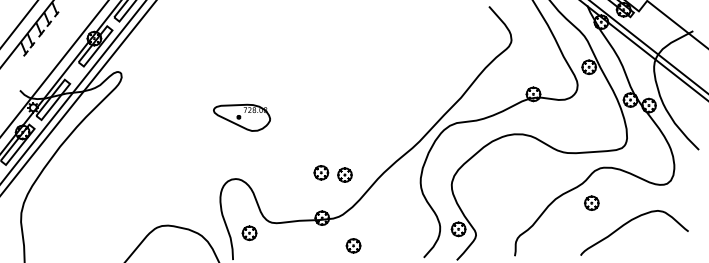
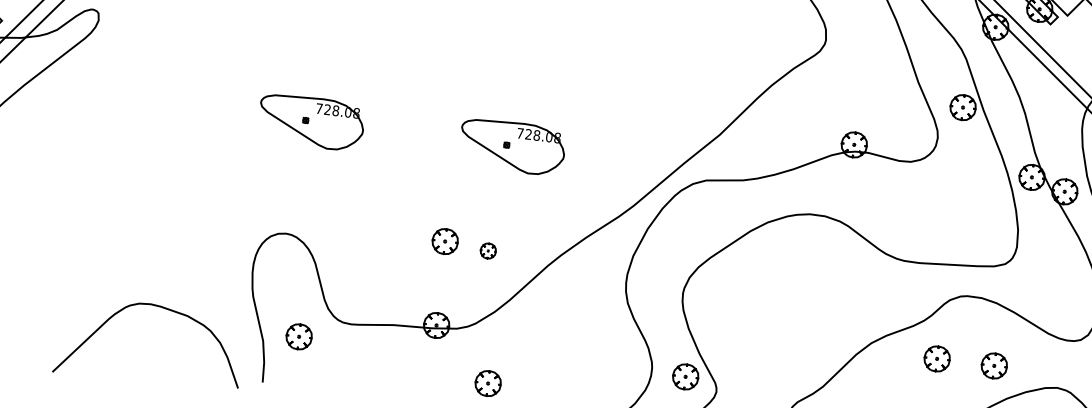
part: (350, 117) -> (511, 146), added
part: (344, 174) -> (487, 249), size x0.6
part: (622, 202) -> (993, 364), added

